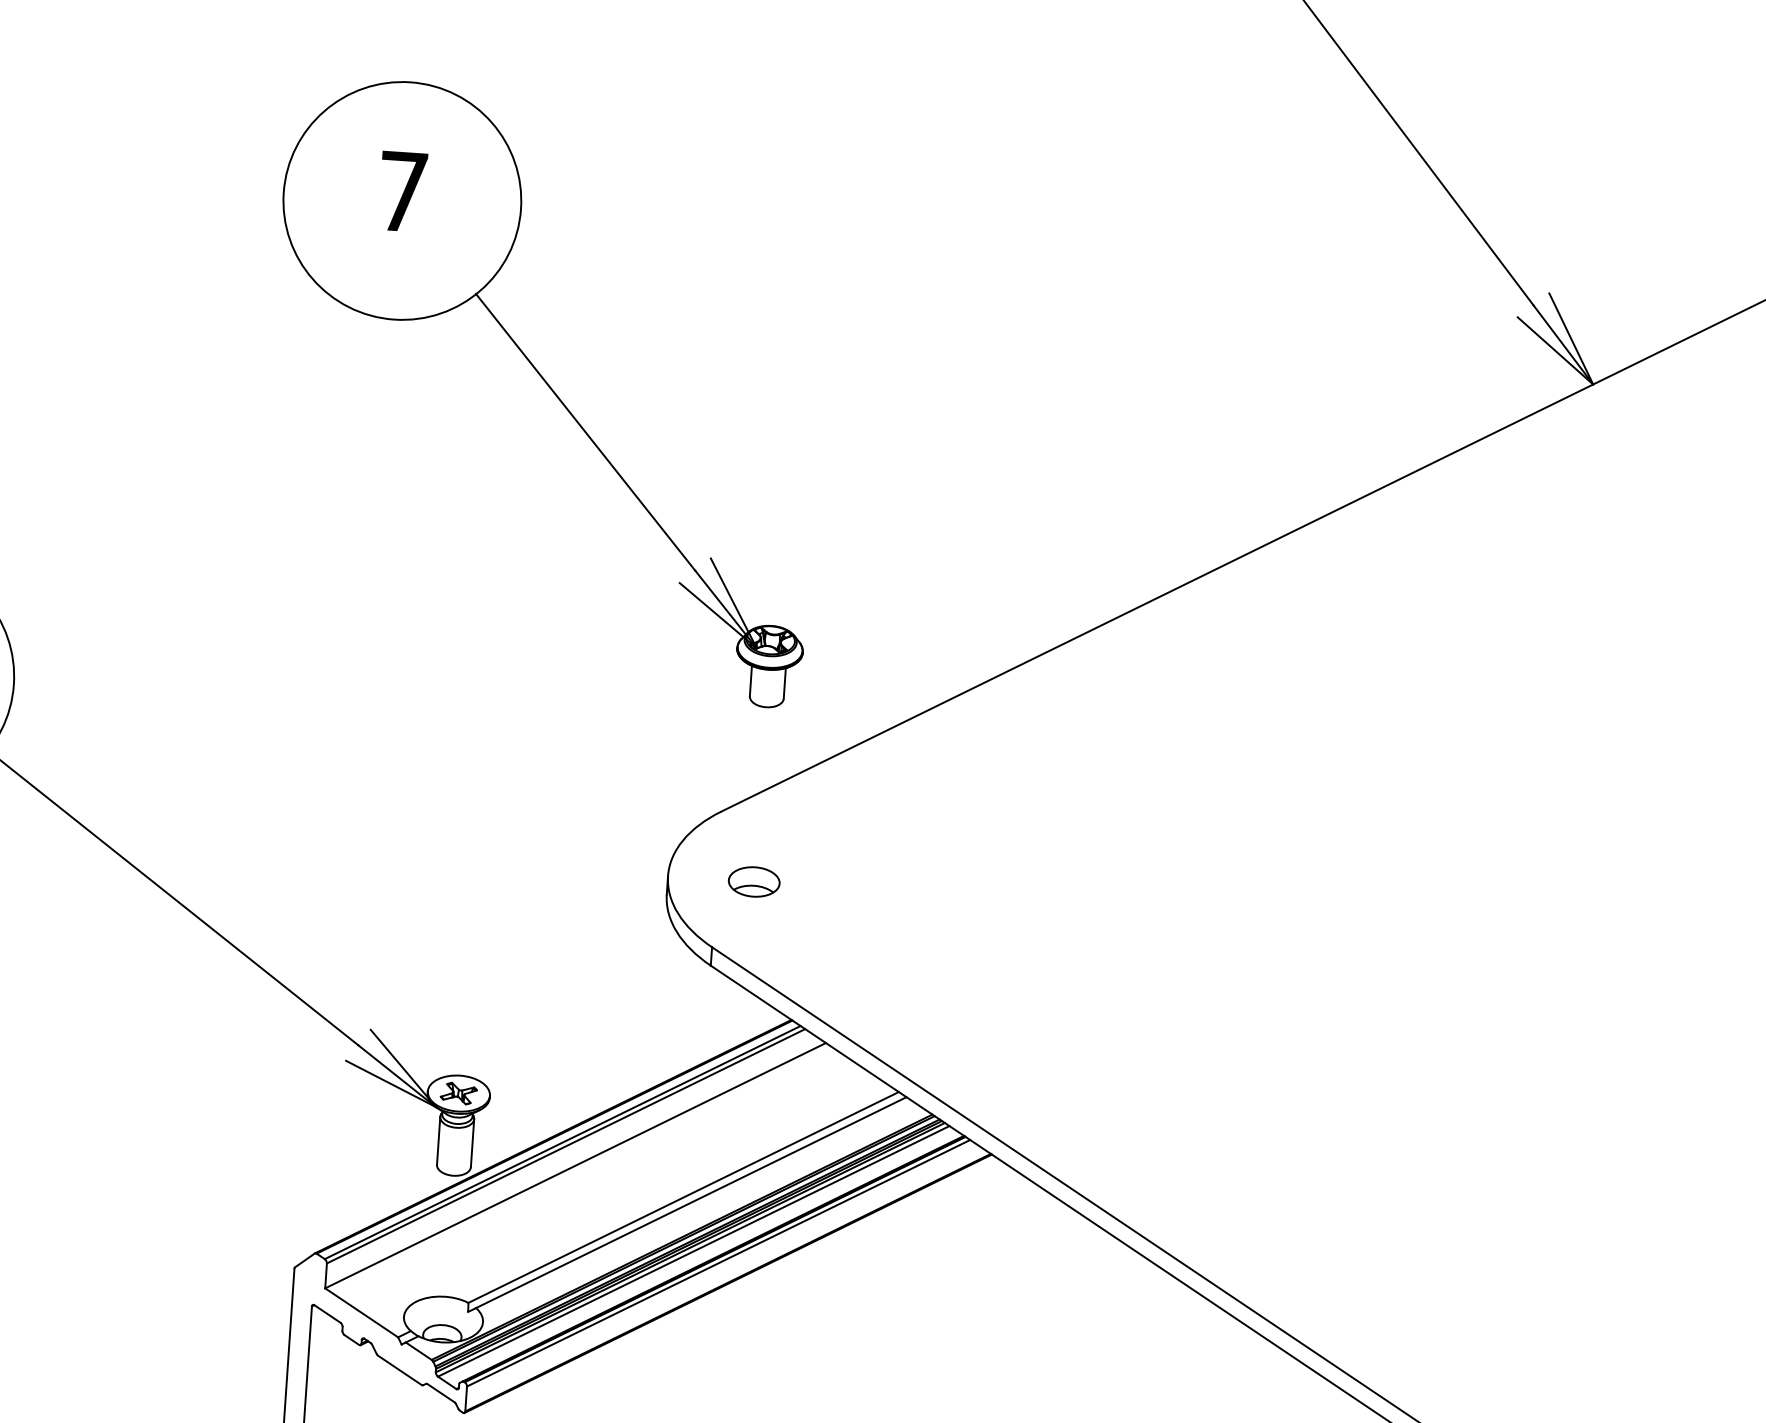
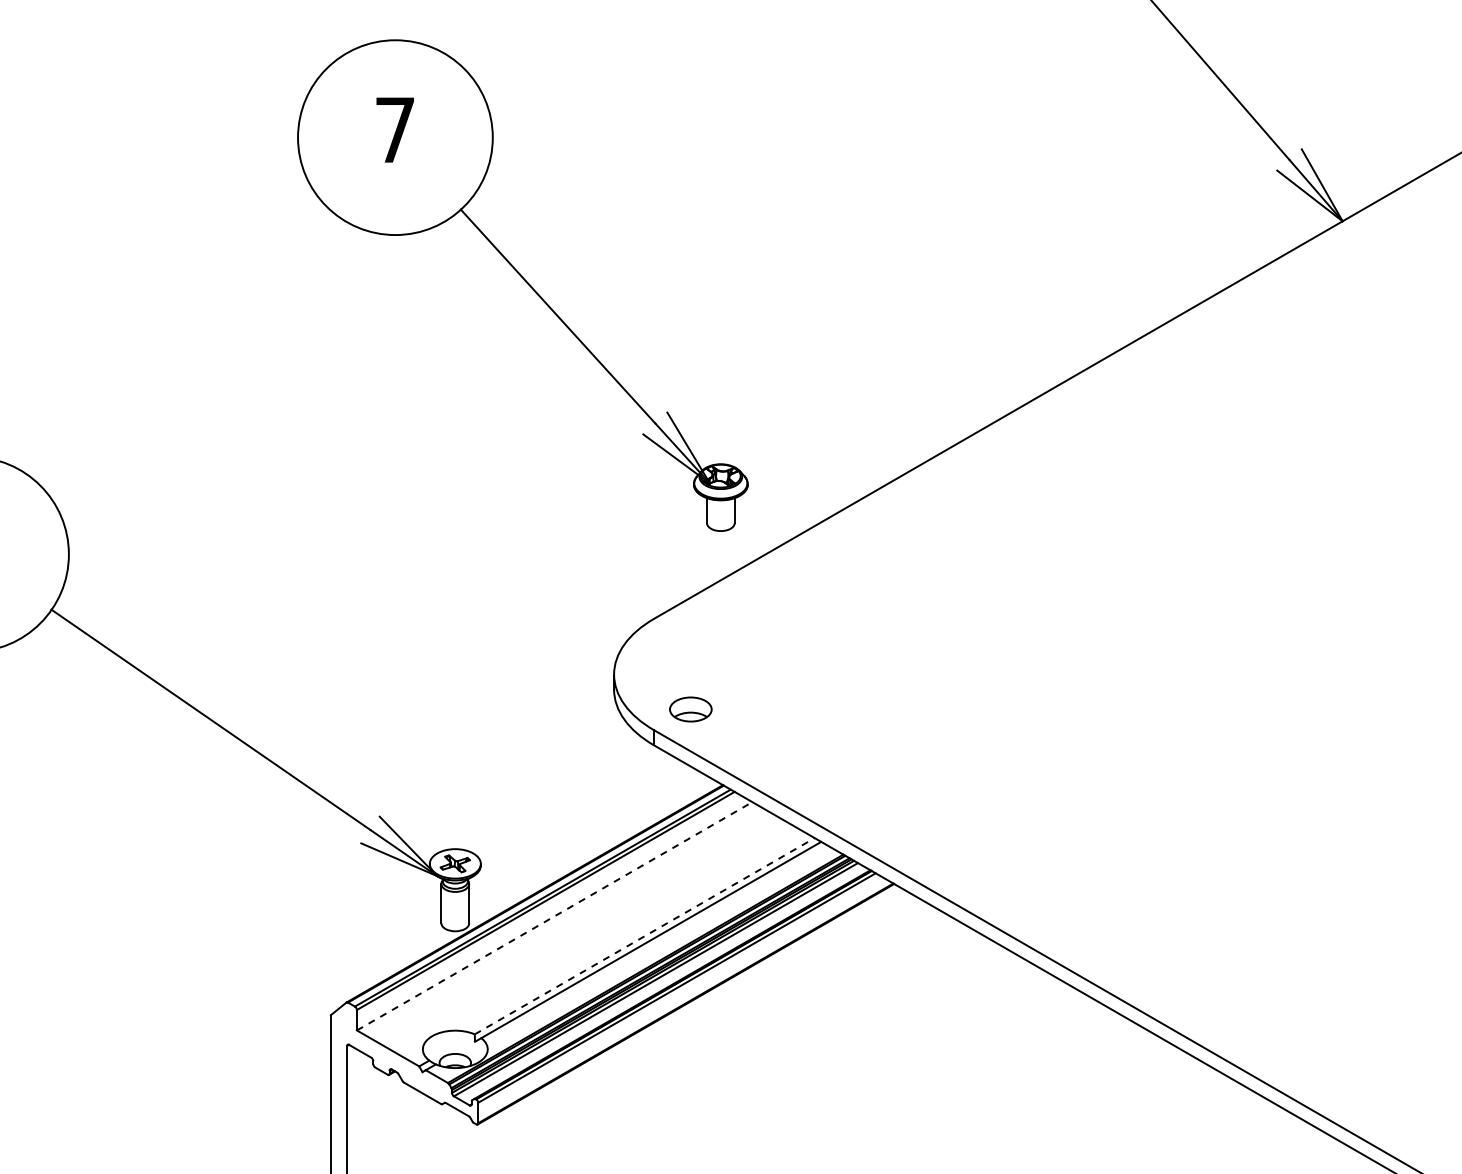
part: (544, 391) -> (522, 285), moved
part: (753, 881) -> (690, 709), moved
line: (576, 1166) -> (555, 916), solid -> dashed
line: (684, 1196) -> (645, 935), solid -> dashed

